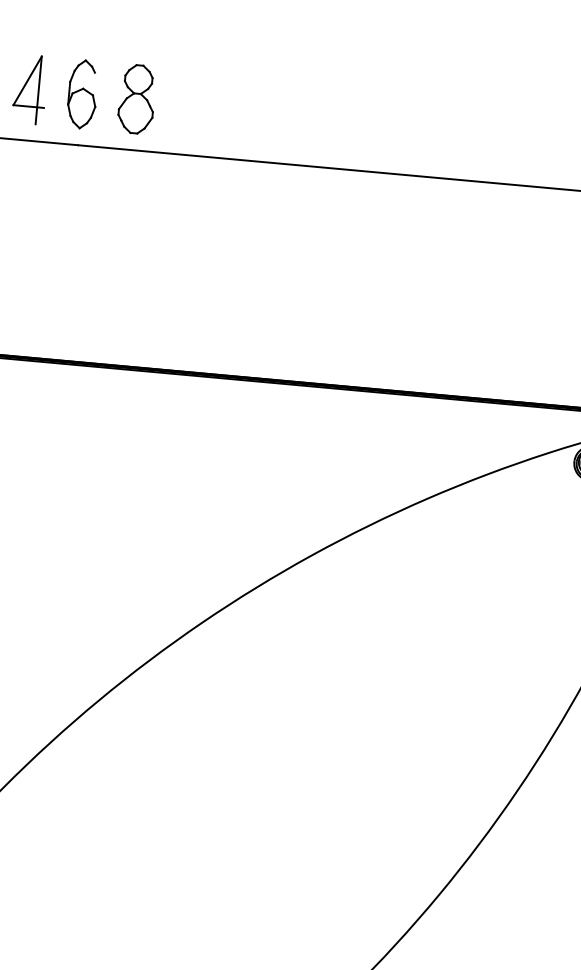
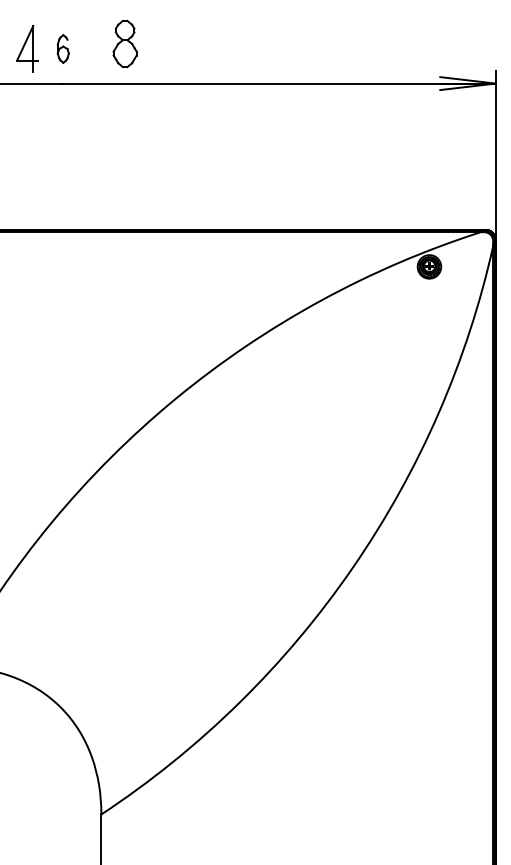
part: (83, 93) -> (63, 48), size x0.6
part: (136, 98) -> (124, 43), moved

